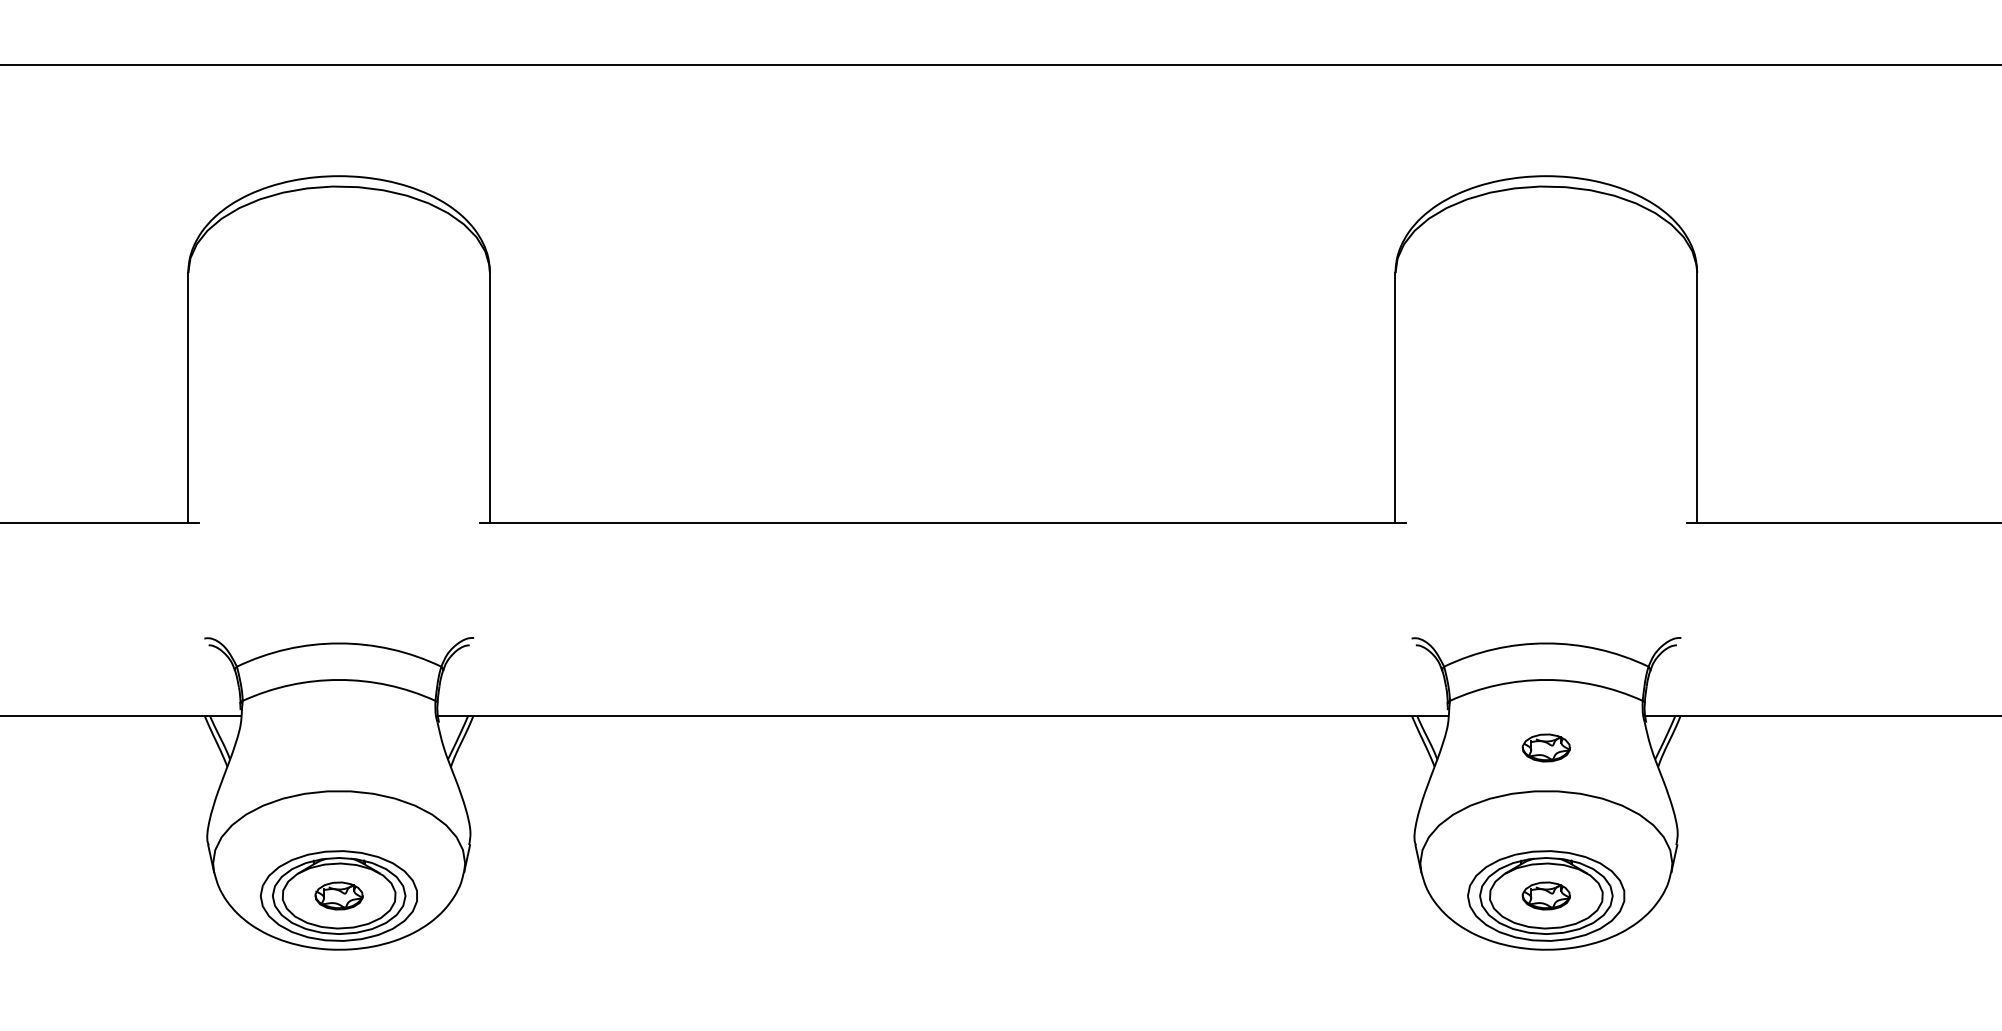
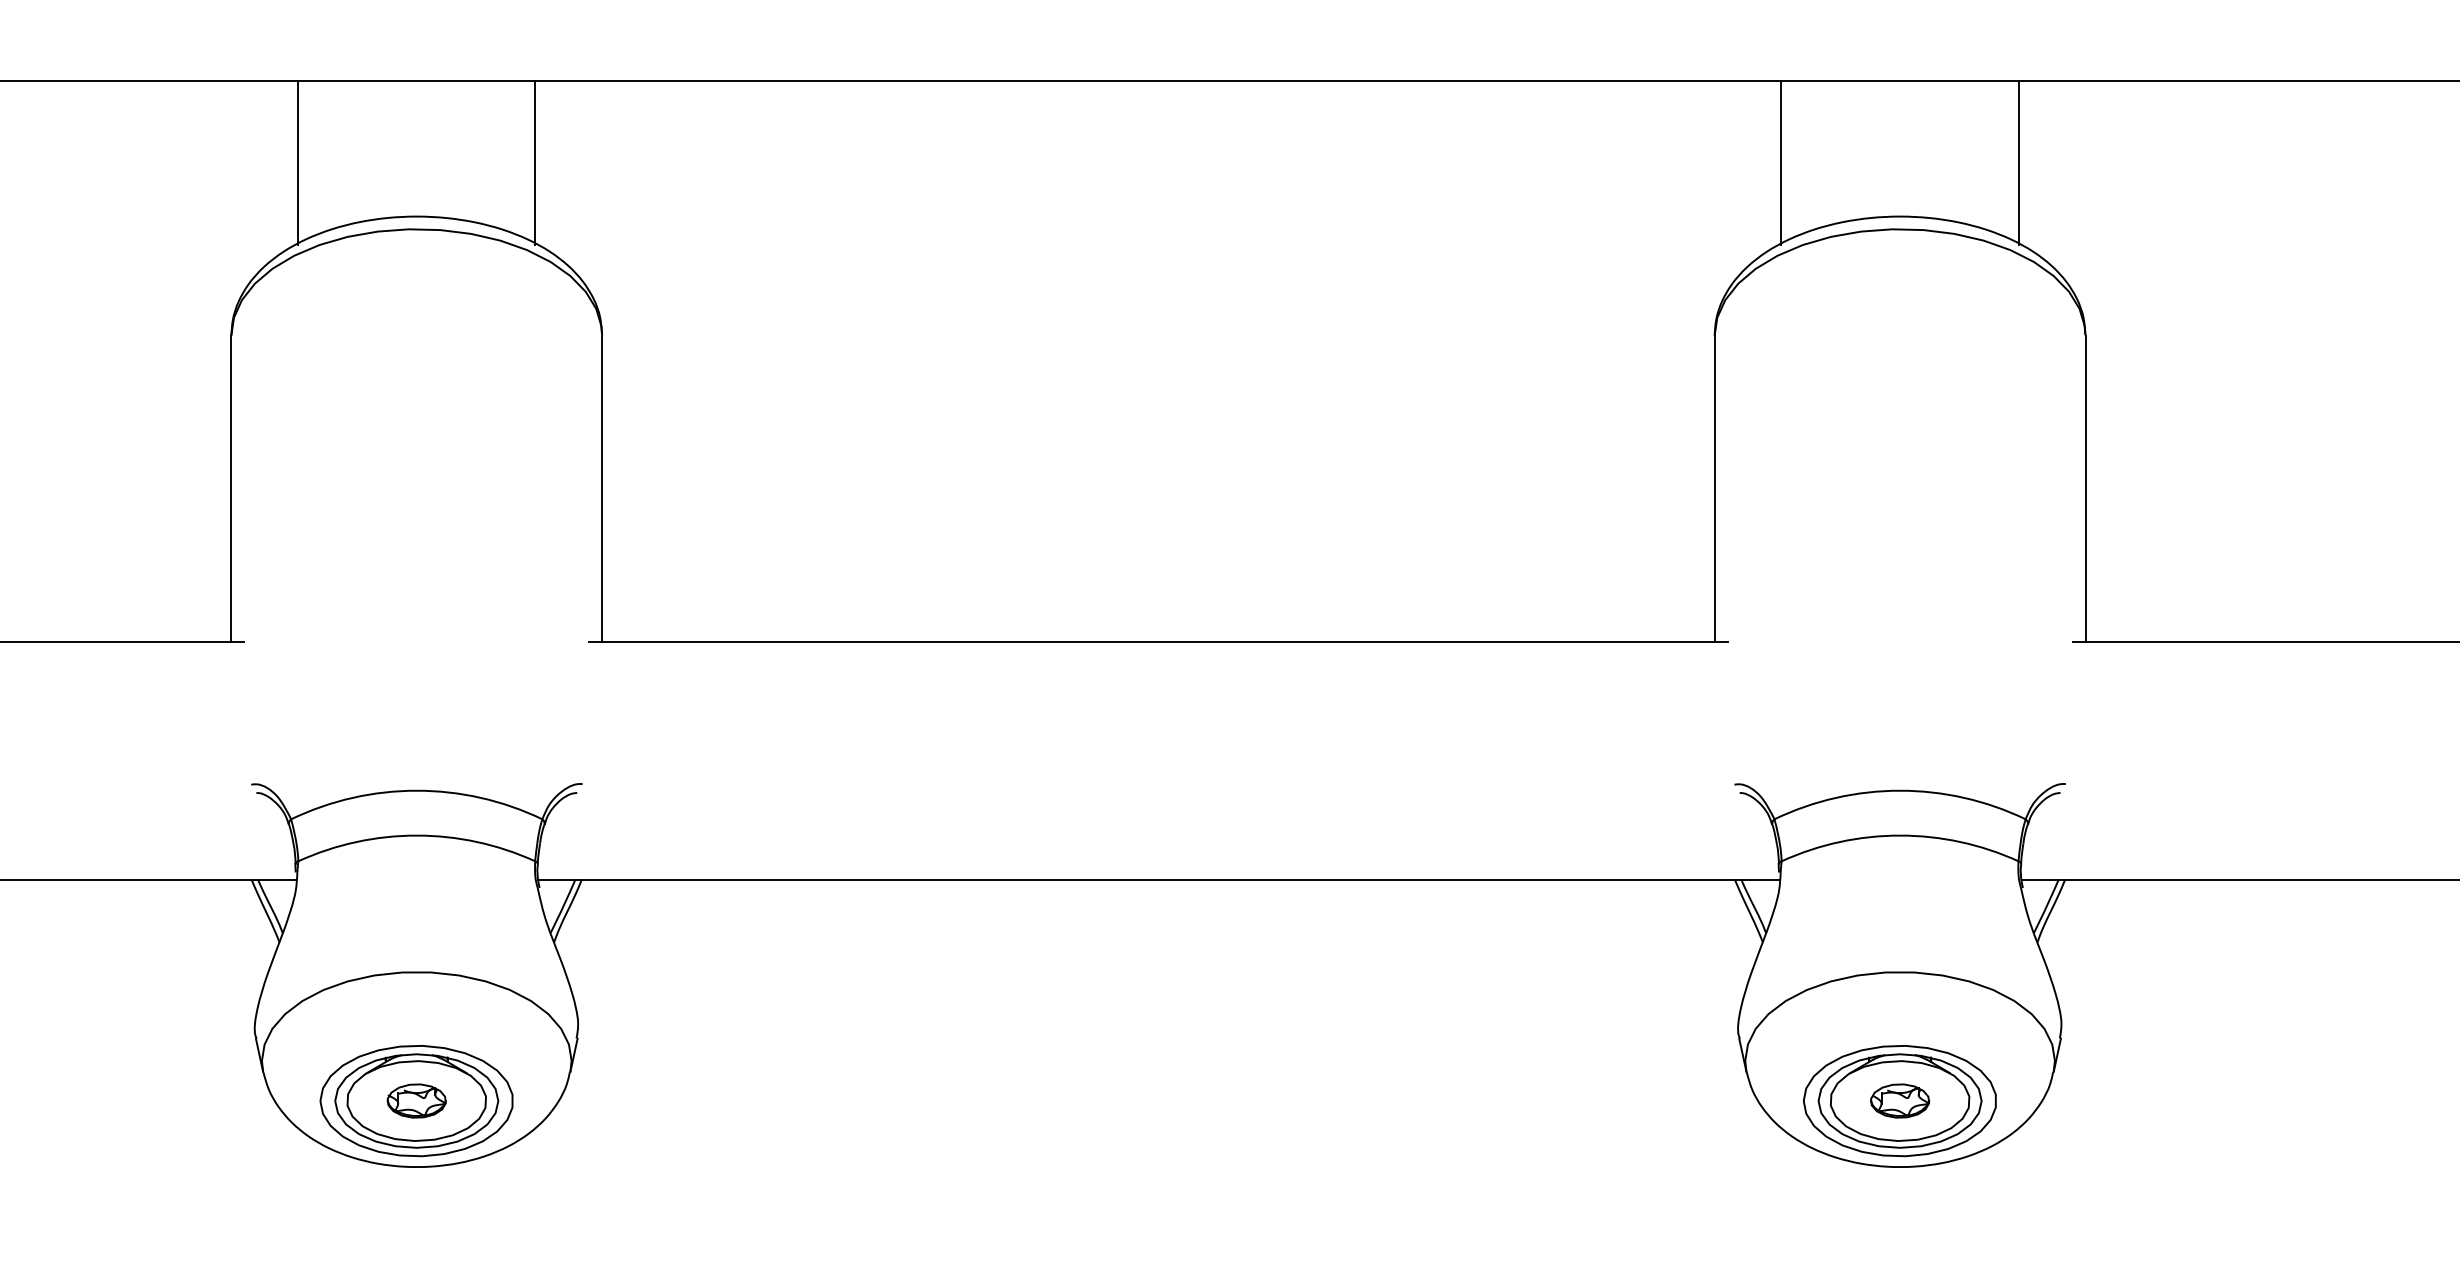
line: (242, 132) -> (298, 162), added
line: (435, 132) -> (535, 162), added
line: (1449, 132) -> (1781, 162), added
line: (1642, 132) -> (2018, 162), added
part: (1545, 747) -> (1899, 918), removed

